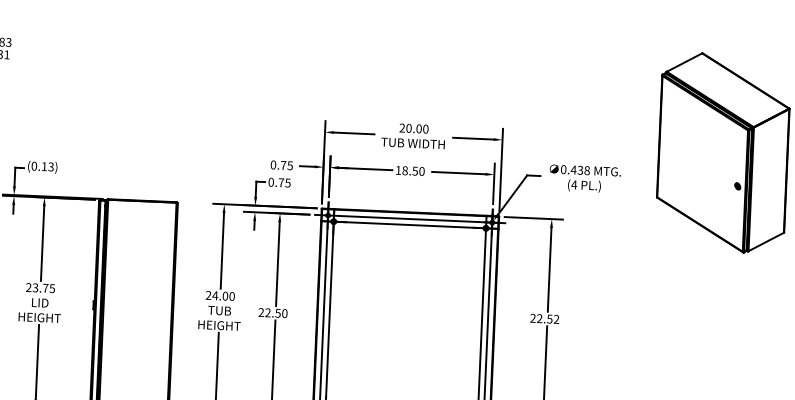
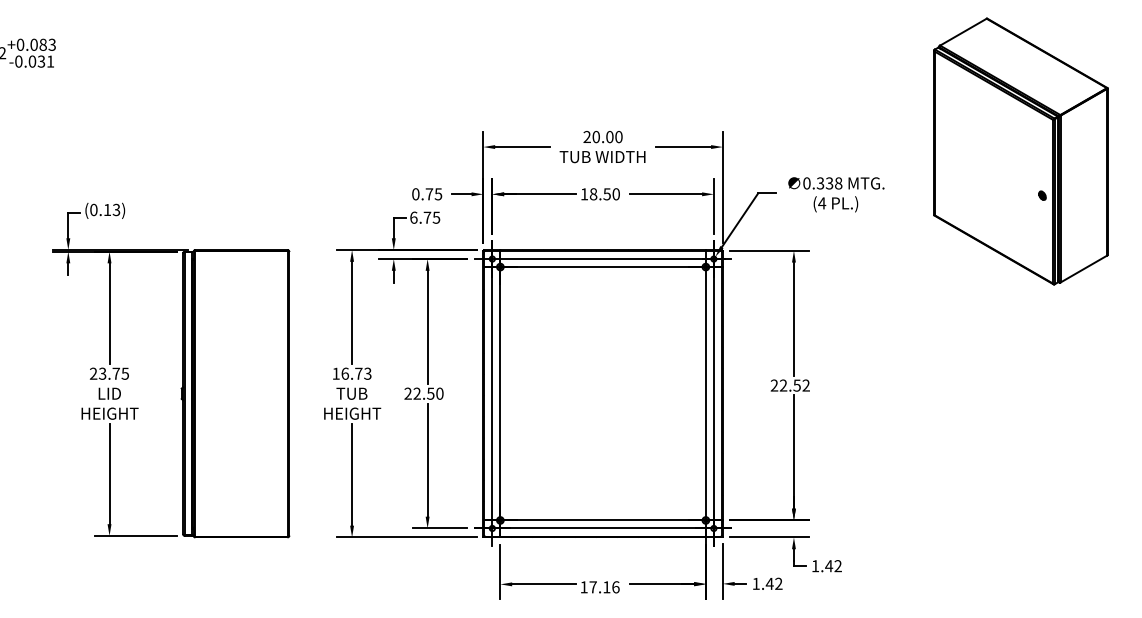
text: (573, 170) -> (820, 183), 0.438 -> 0.338
text: (270, 182) -> (413, 217), 0.75 -> 6.75
text: (219, 295) -> (351, 373), 24.00 -> 16.73

